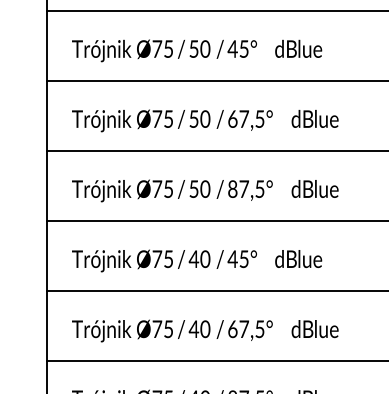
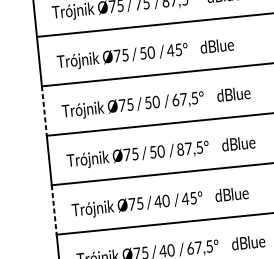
line: (47, 116) -> (44, 111), solid -> dashed
line: (47, 256) -> (54, 210), solid -> dashed

